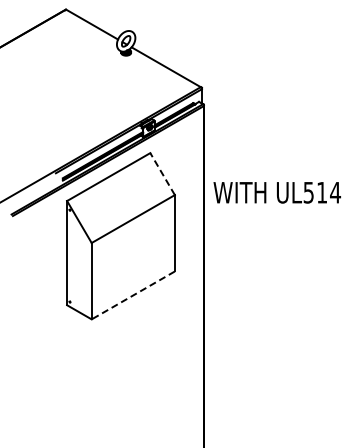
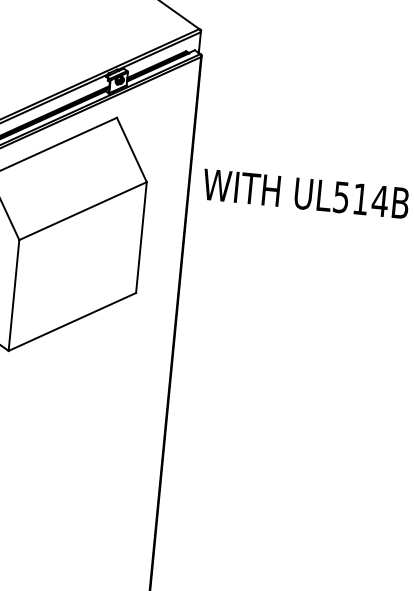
line: (162, 173) -> (131, 149), dashed -> solid
line: (132, 295) -> (71, 321), dashed -> solid

